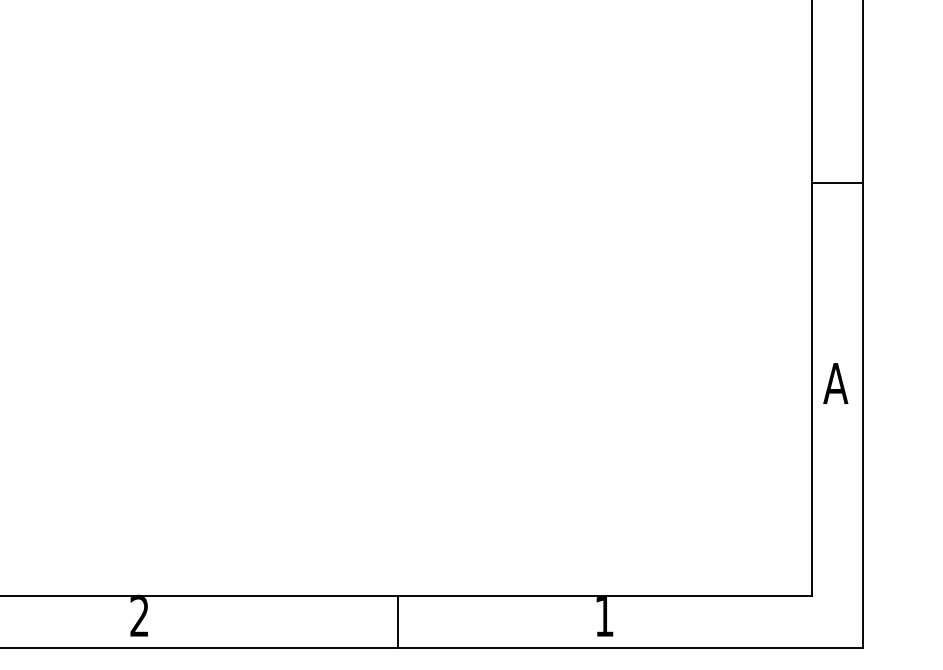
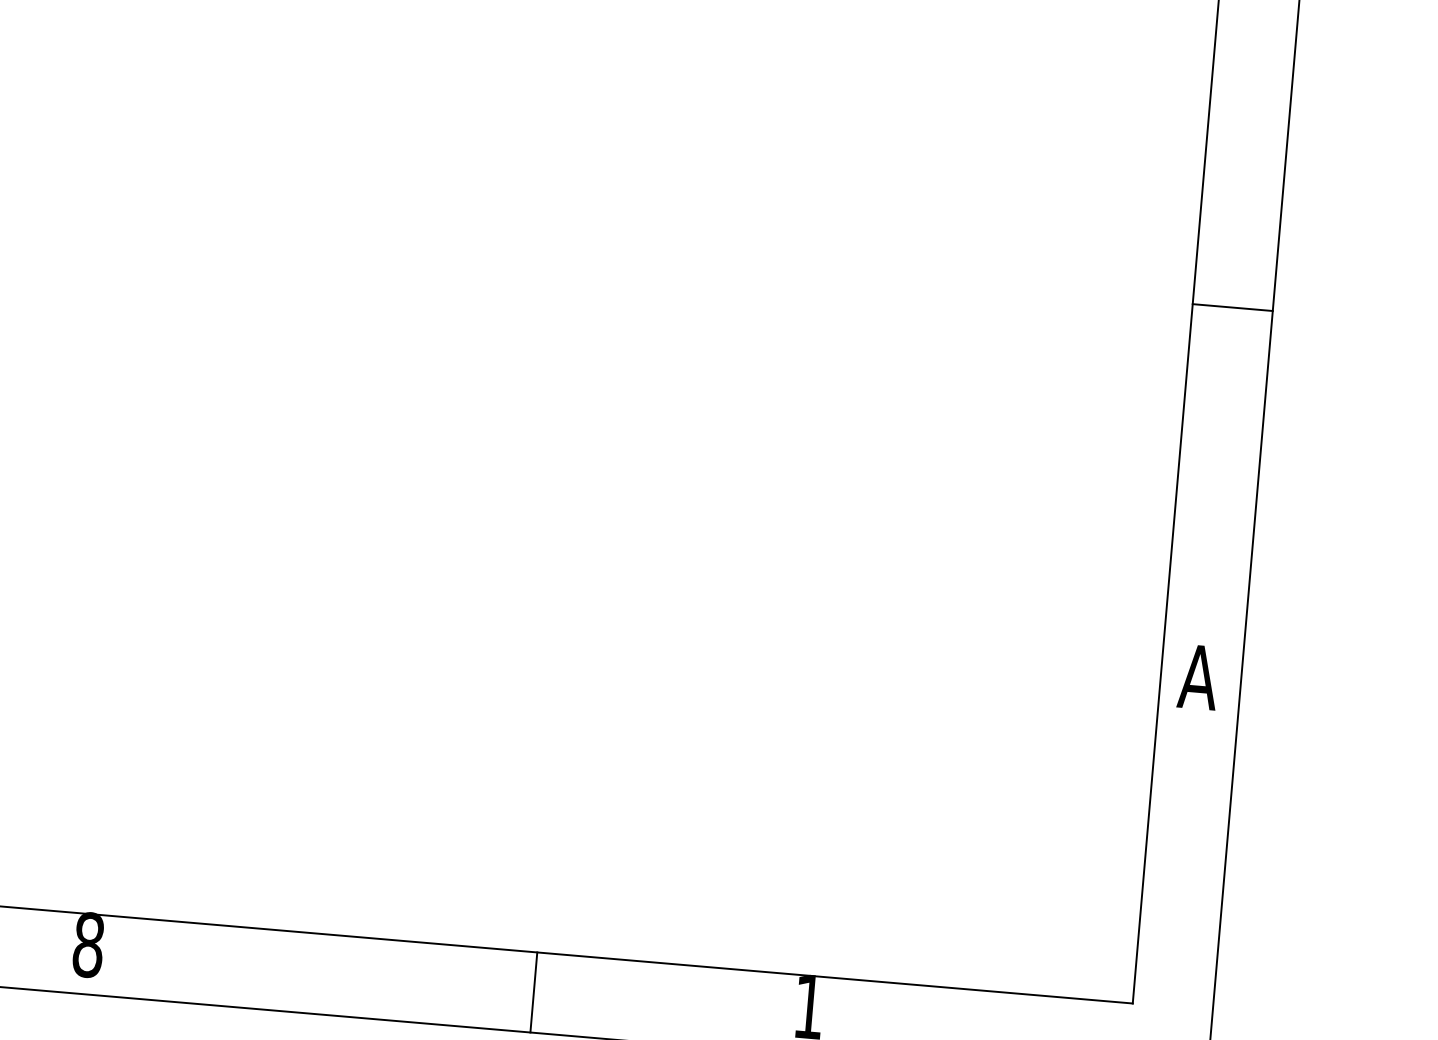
line: (837, 182) -> (1232, 306), moved
text: (139, 615) -> (88, 944), 2 -> 8
line: (398, 621) -> (534, 991), moved

